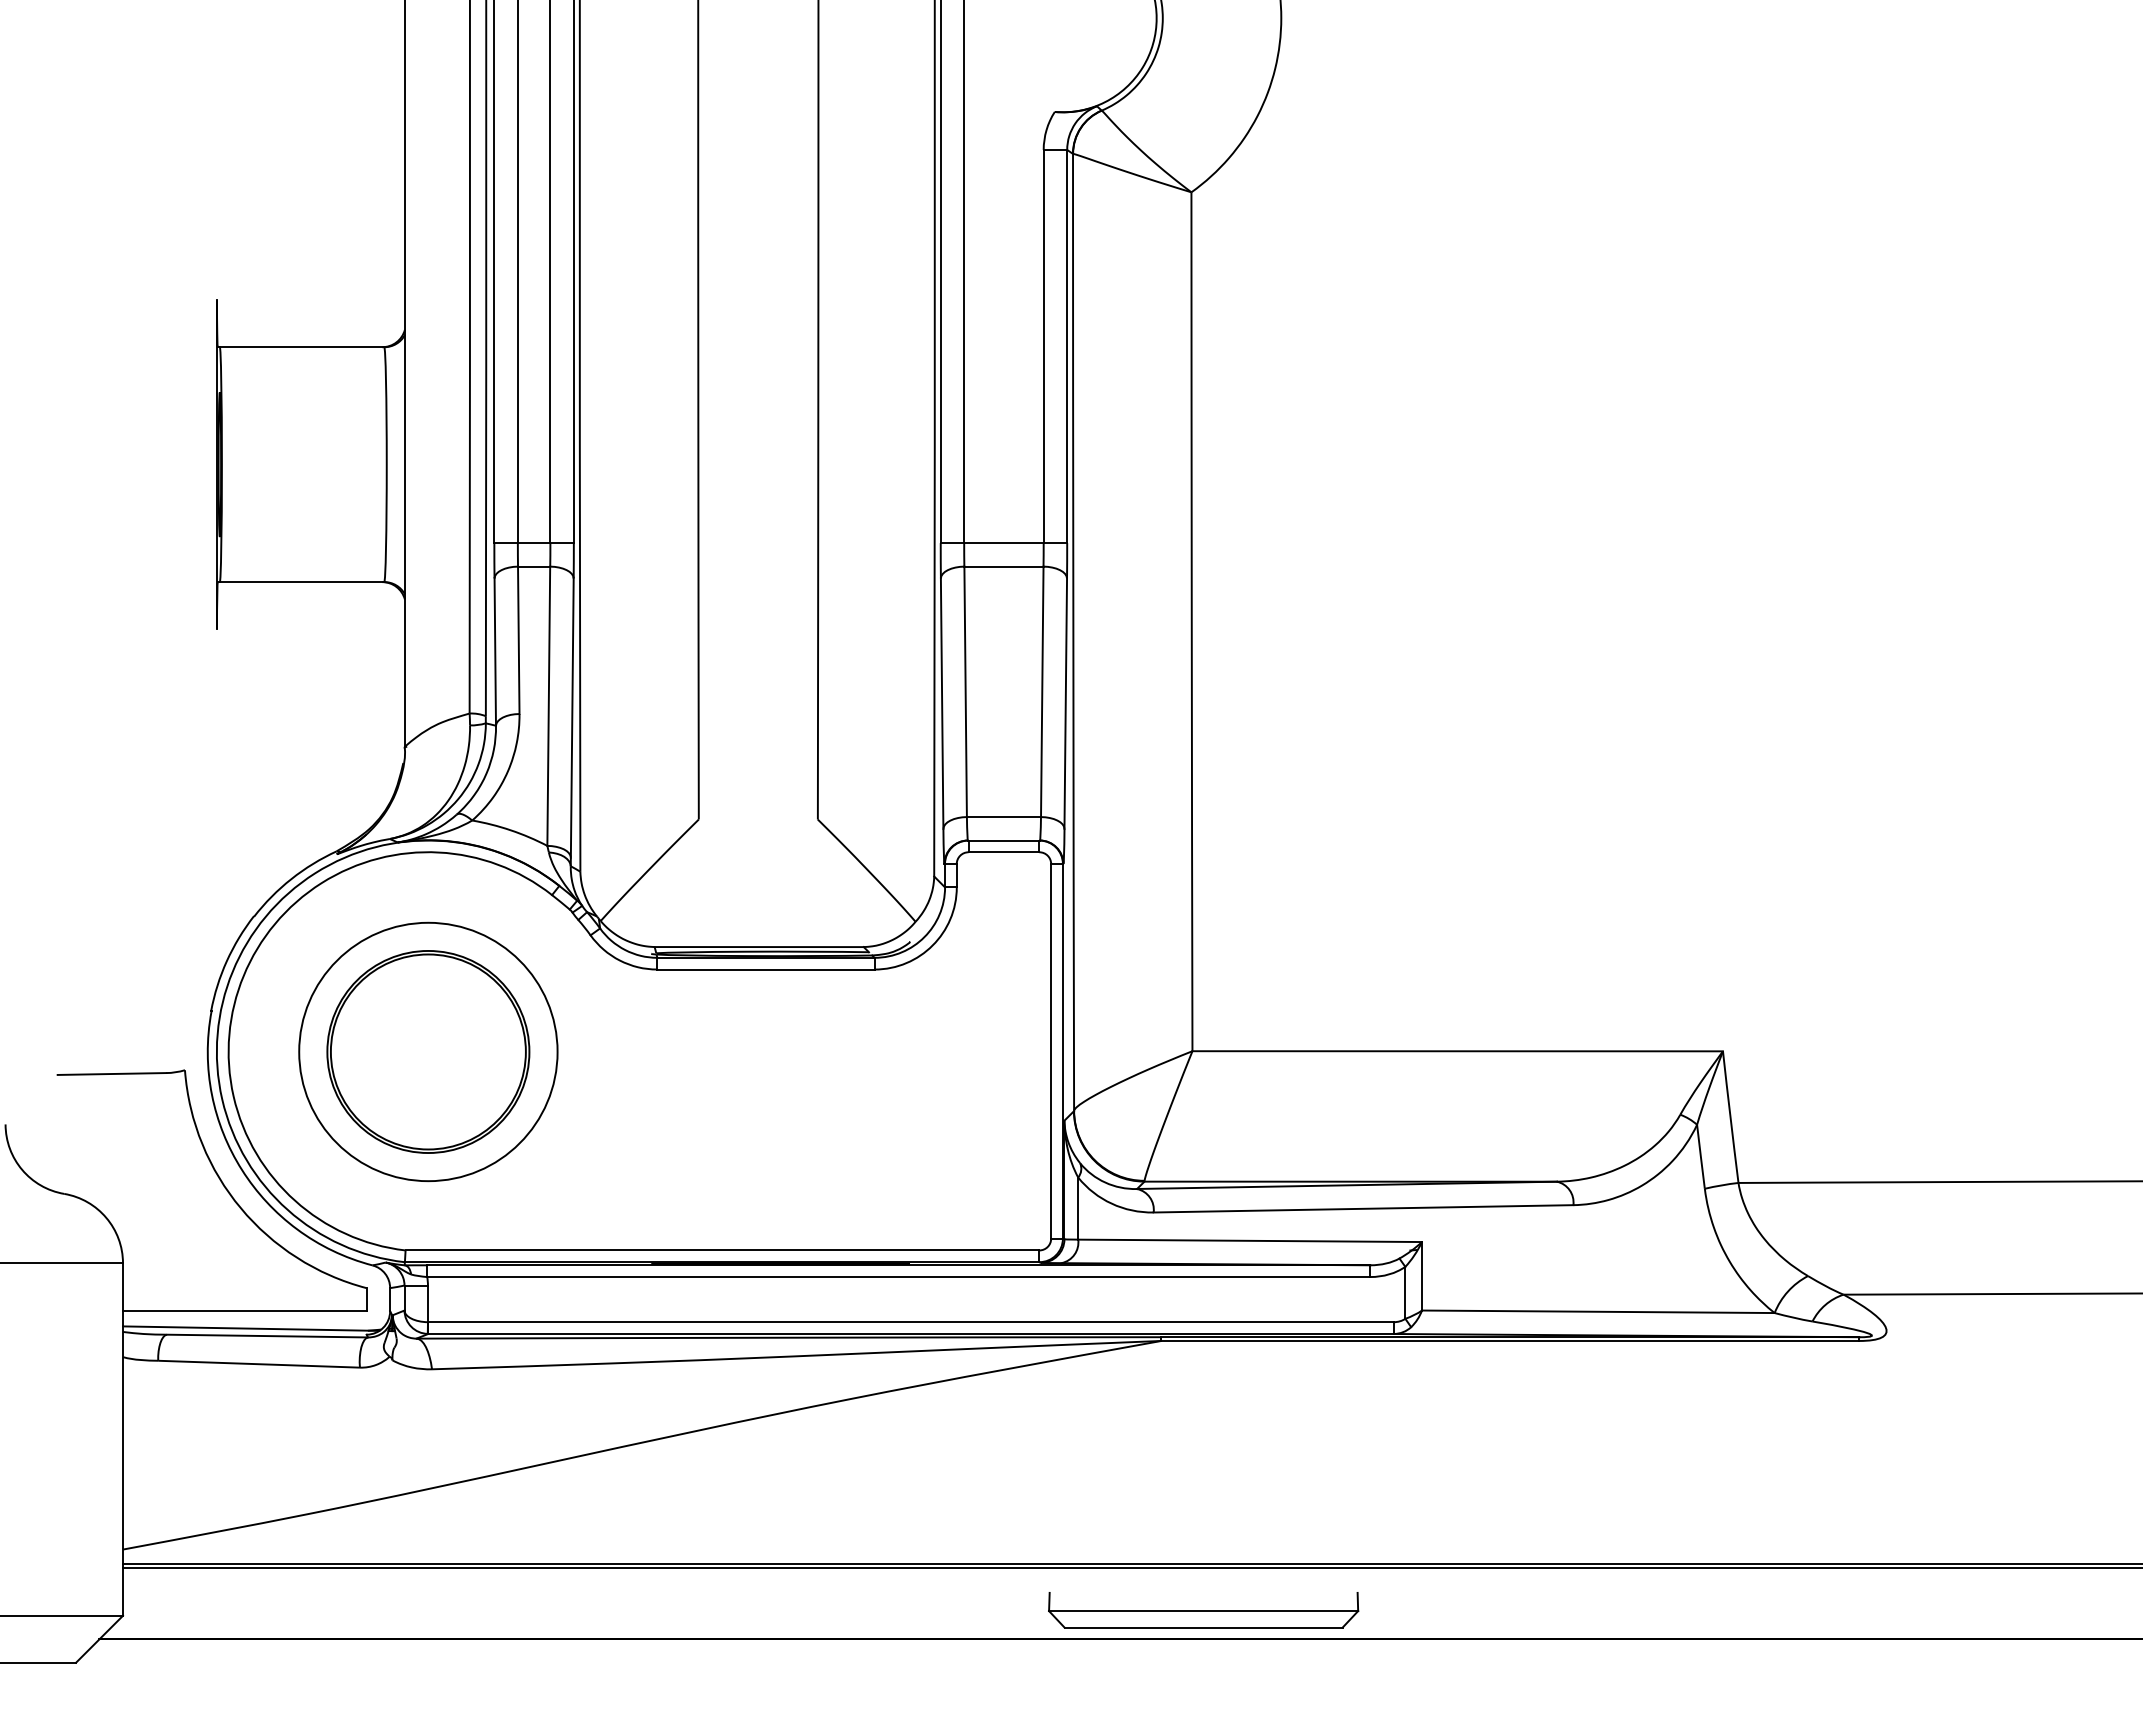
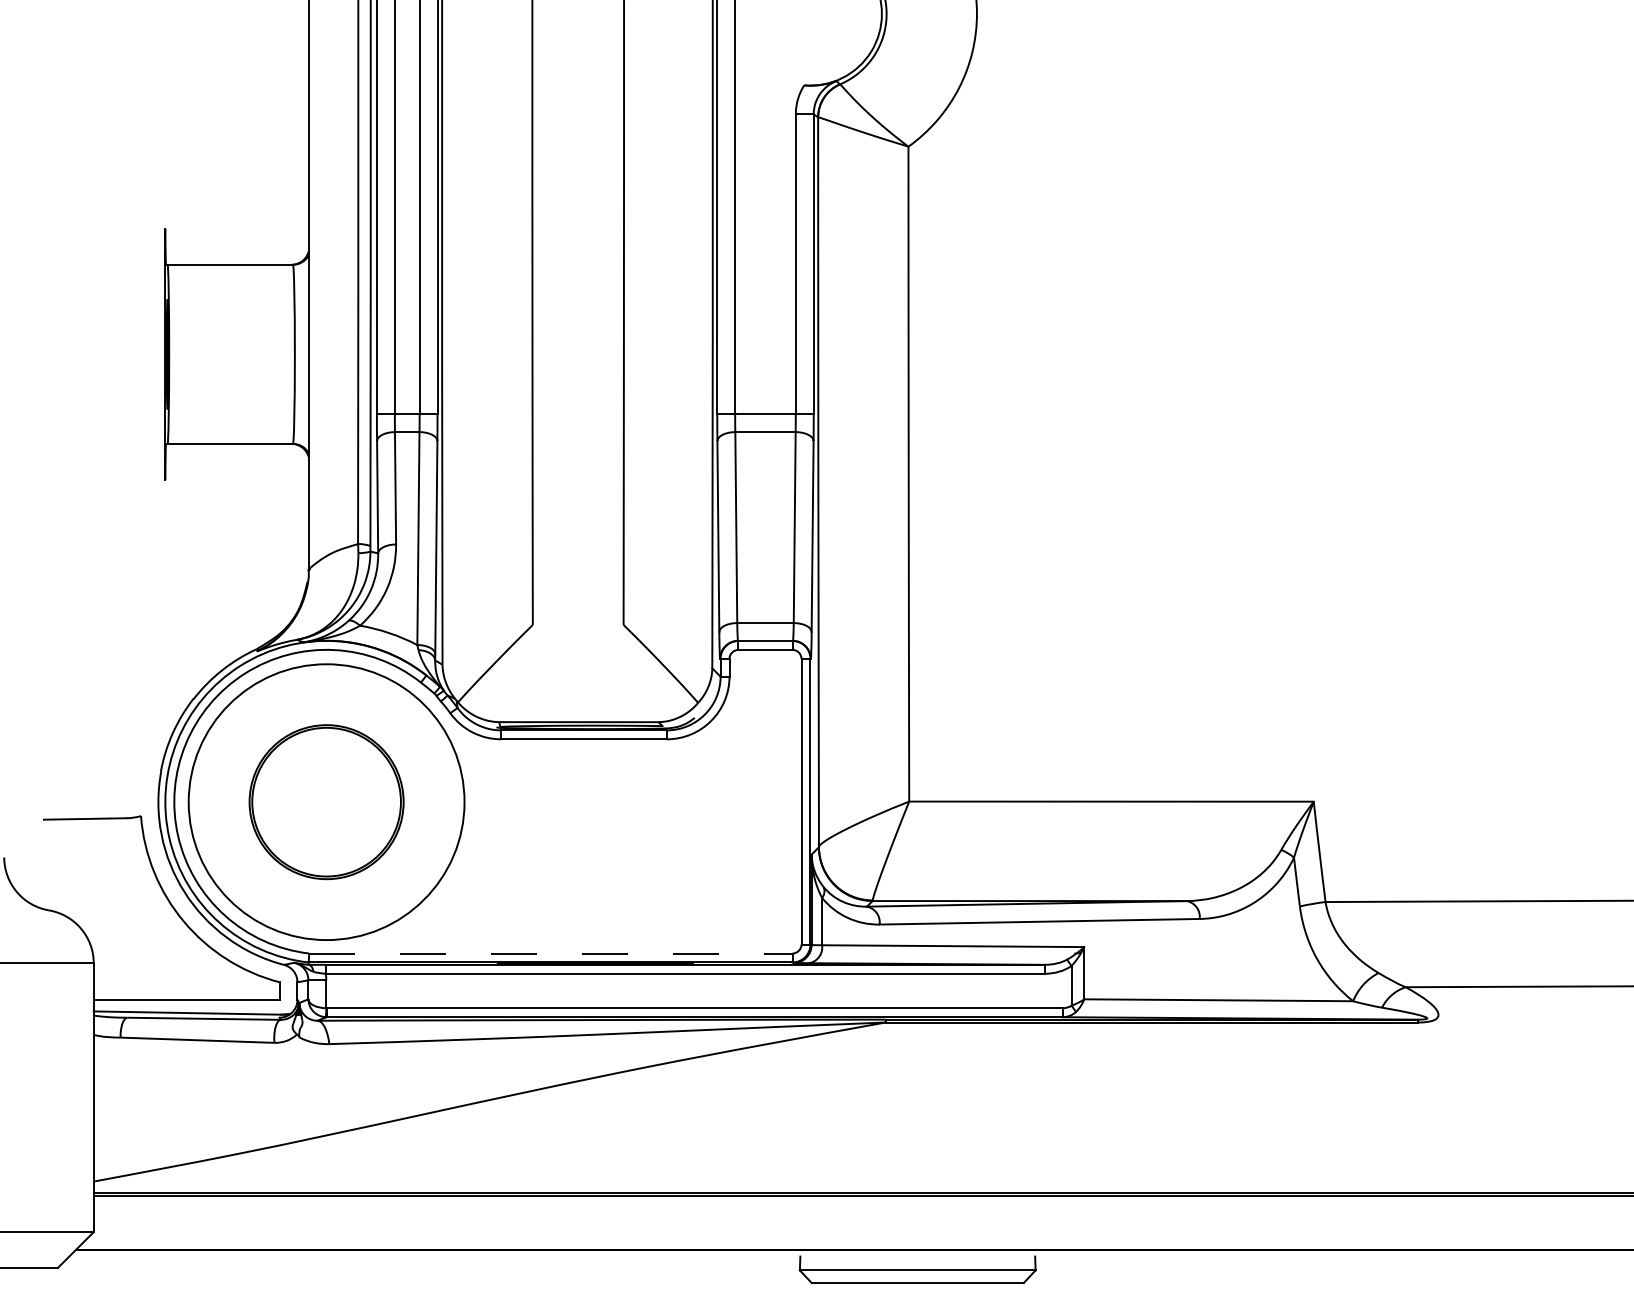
circle: (428, 1051) -> (326, 801), size x1.4
line: (722, 1250) -> (550, 953), solid -> dashed
part: (1203, 1610) -> (917, 1269), moved

